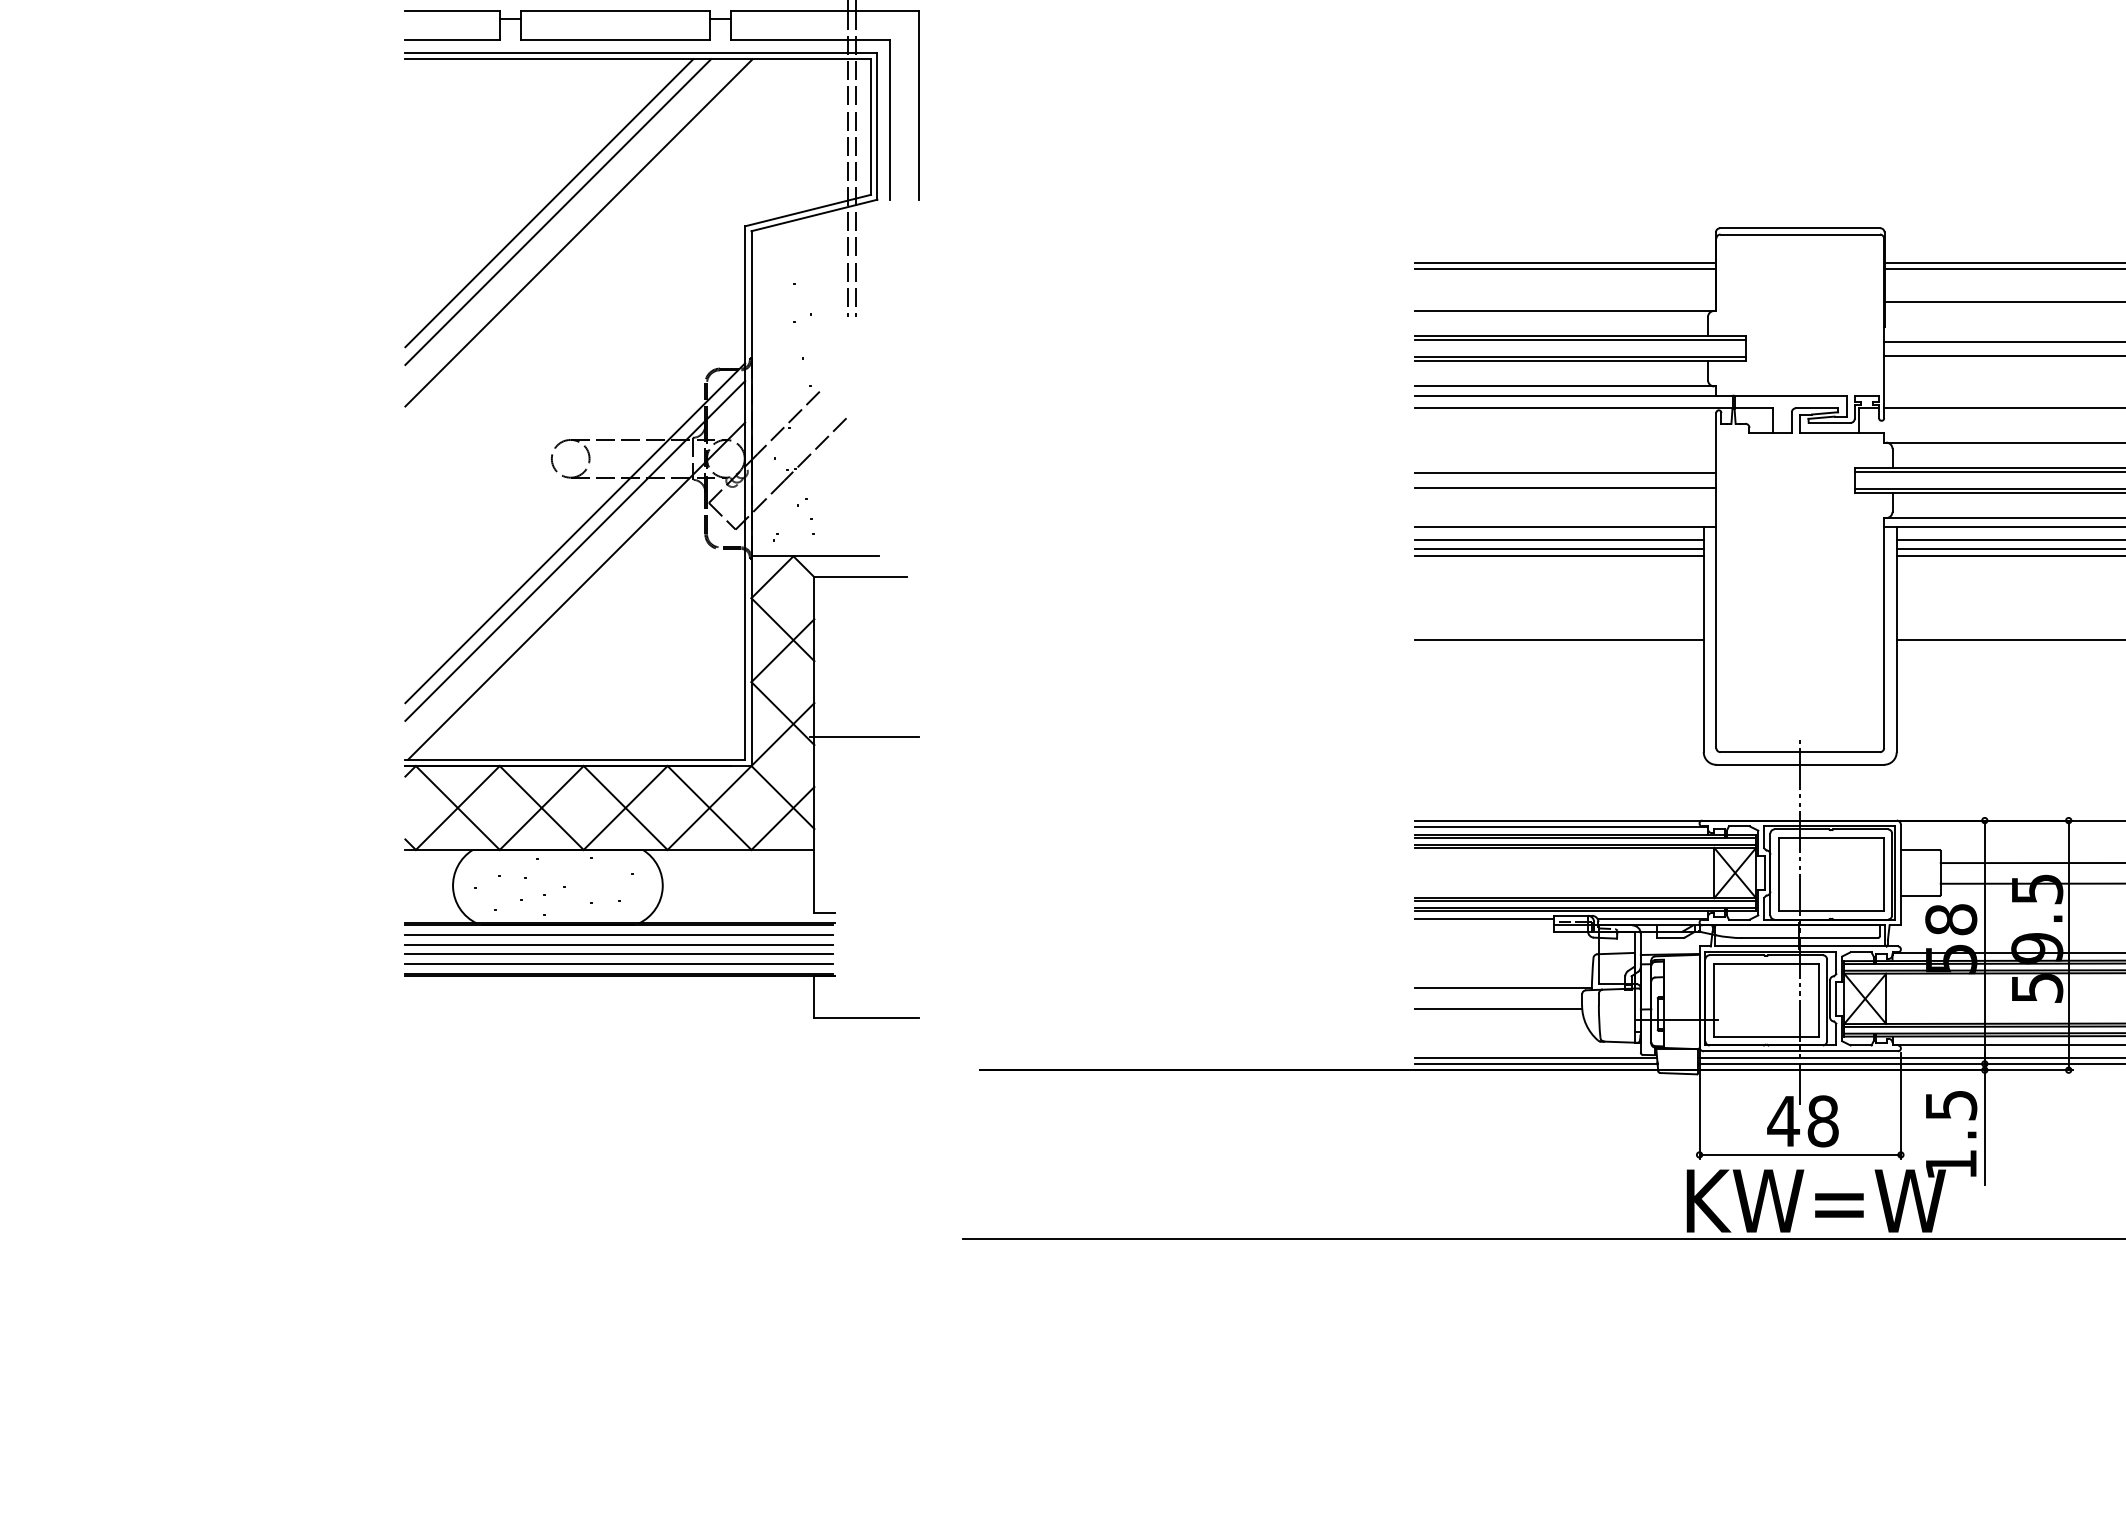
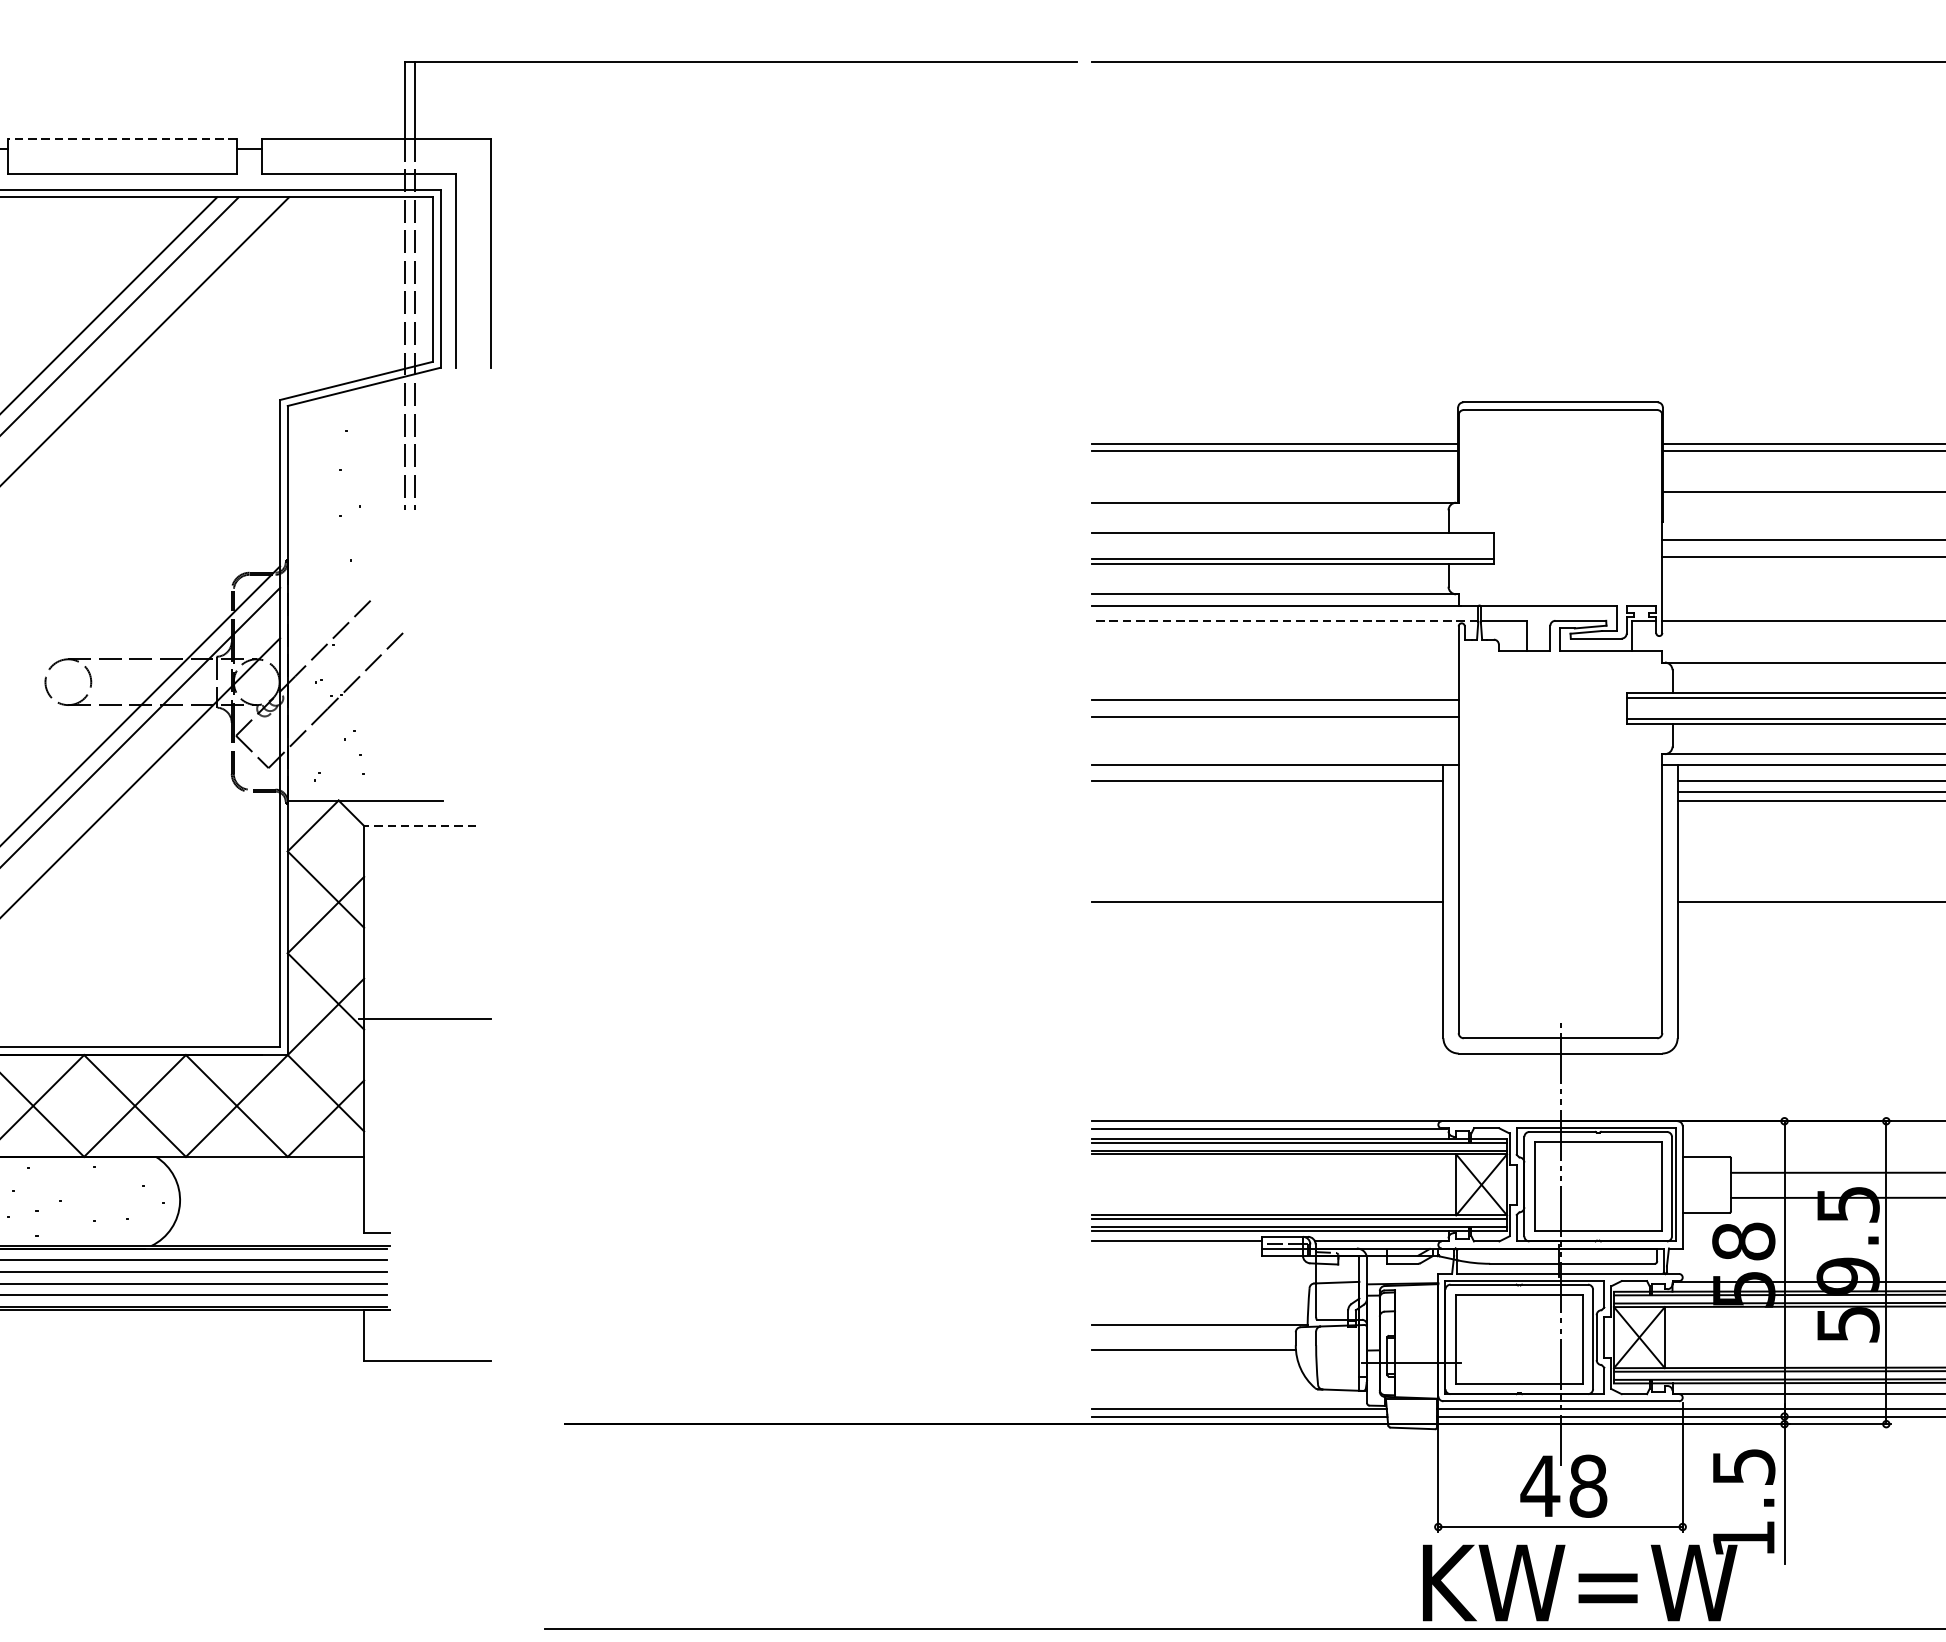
line: (614, 10) -> (121, 138), solid -> dashed
line: (1579, 340) -> (1292, 538), removed
line: (1573, 408) -> (1285, 621), solid -> dashed
line: (1558, 549) -> (1267, 792), removed
line: (1558, 556) -> (1267, 800), removed
line: (860, 577) -> (420, 826), solid -> dashed

